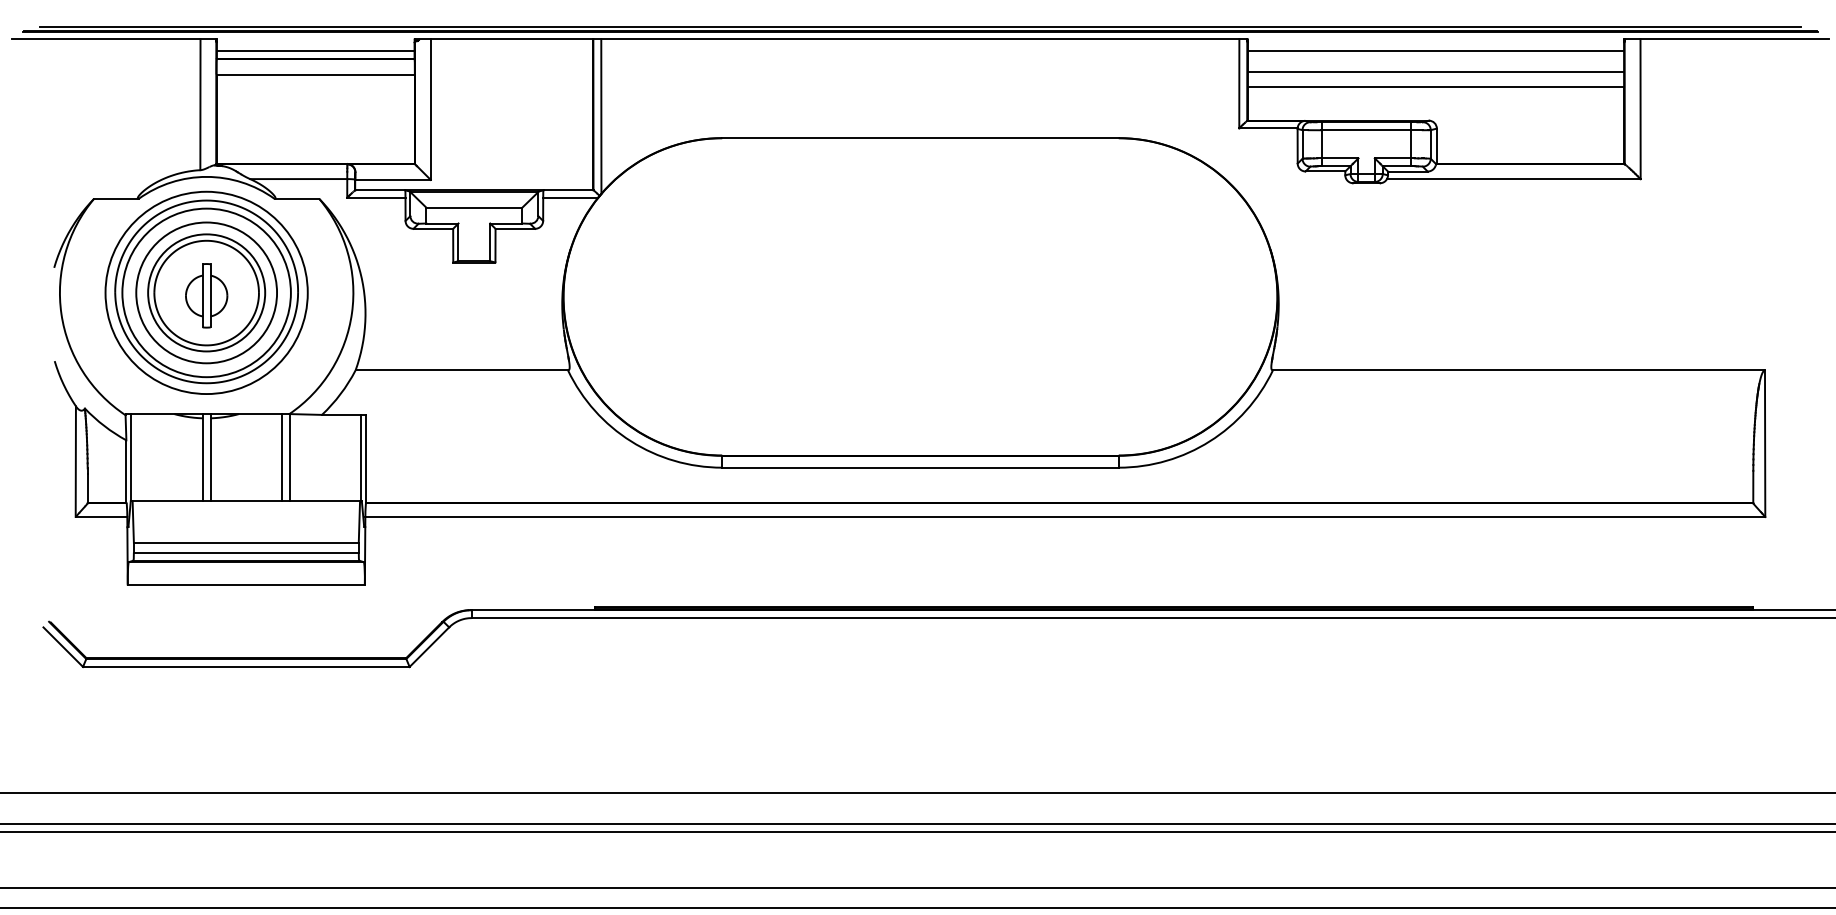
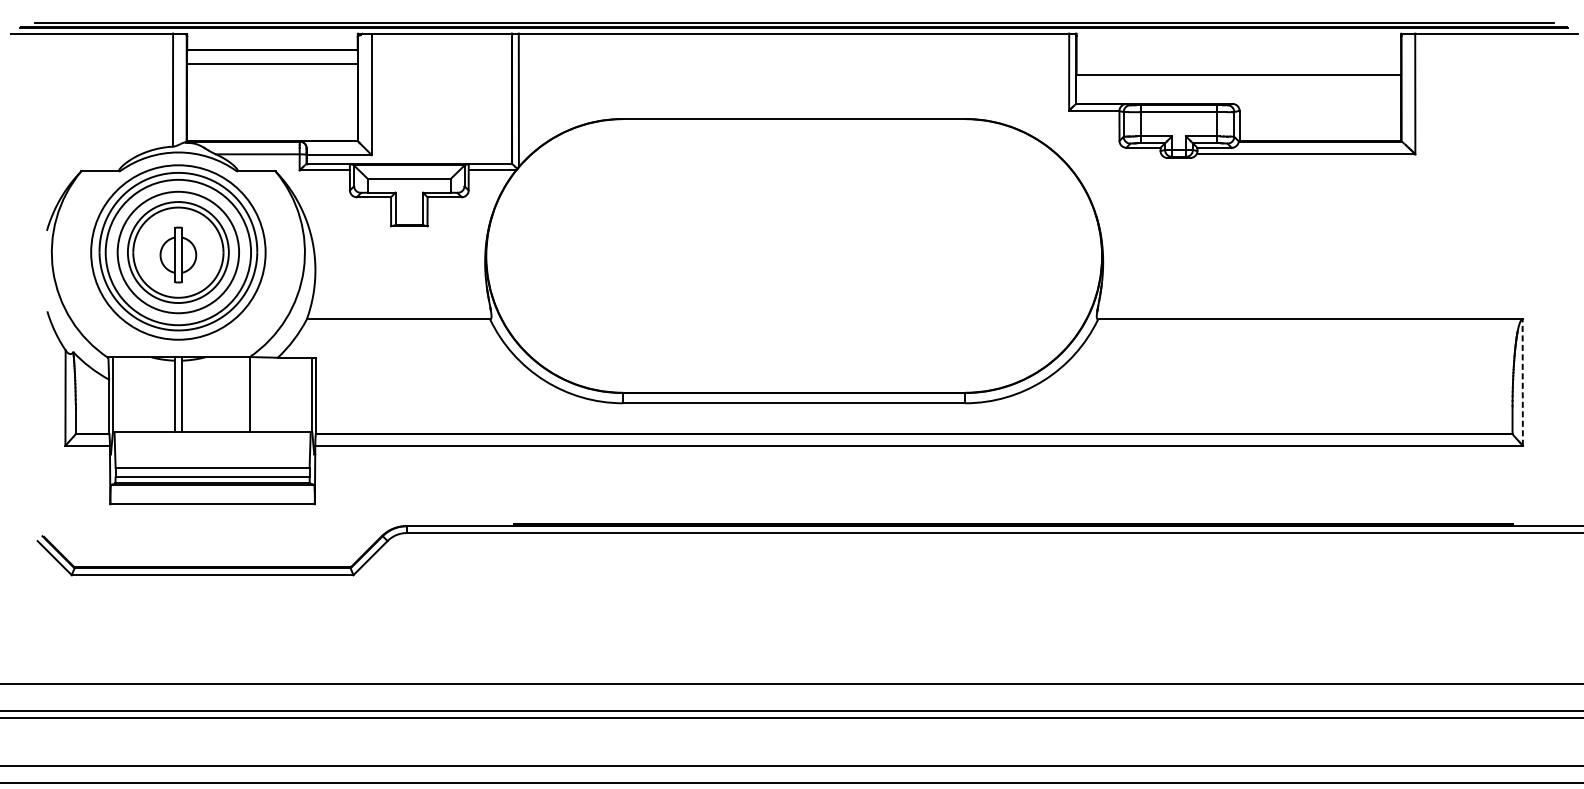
line: (315, 51) -> (272, 44), removed
line: (1435, 51) -> (1238, 44), removed
line: (1435, 72) -> (1238, 62), removed
line: (1765, 443) -> (1523, 382), solid -> dashed
line: (282, 457) -> (243, 394), removed

